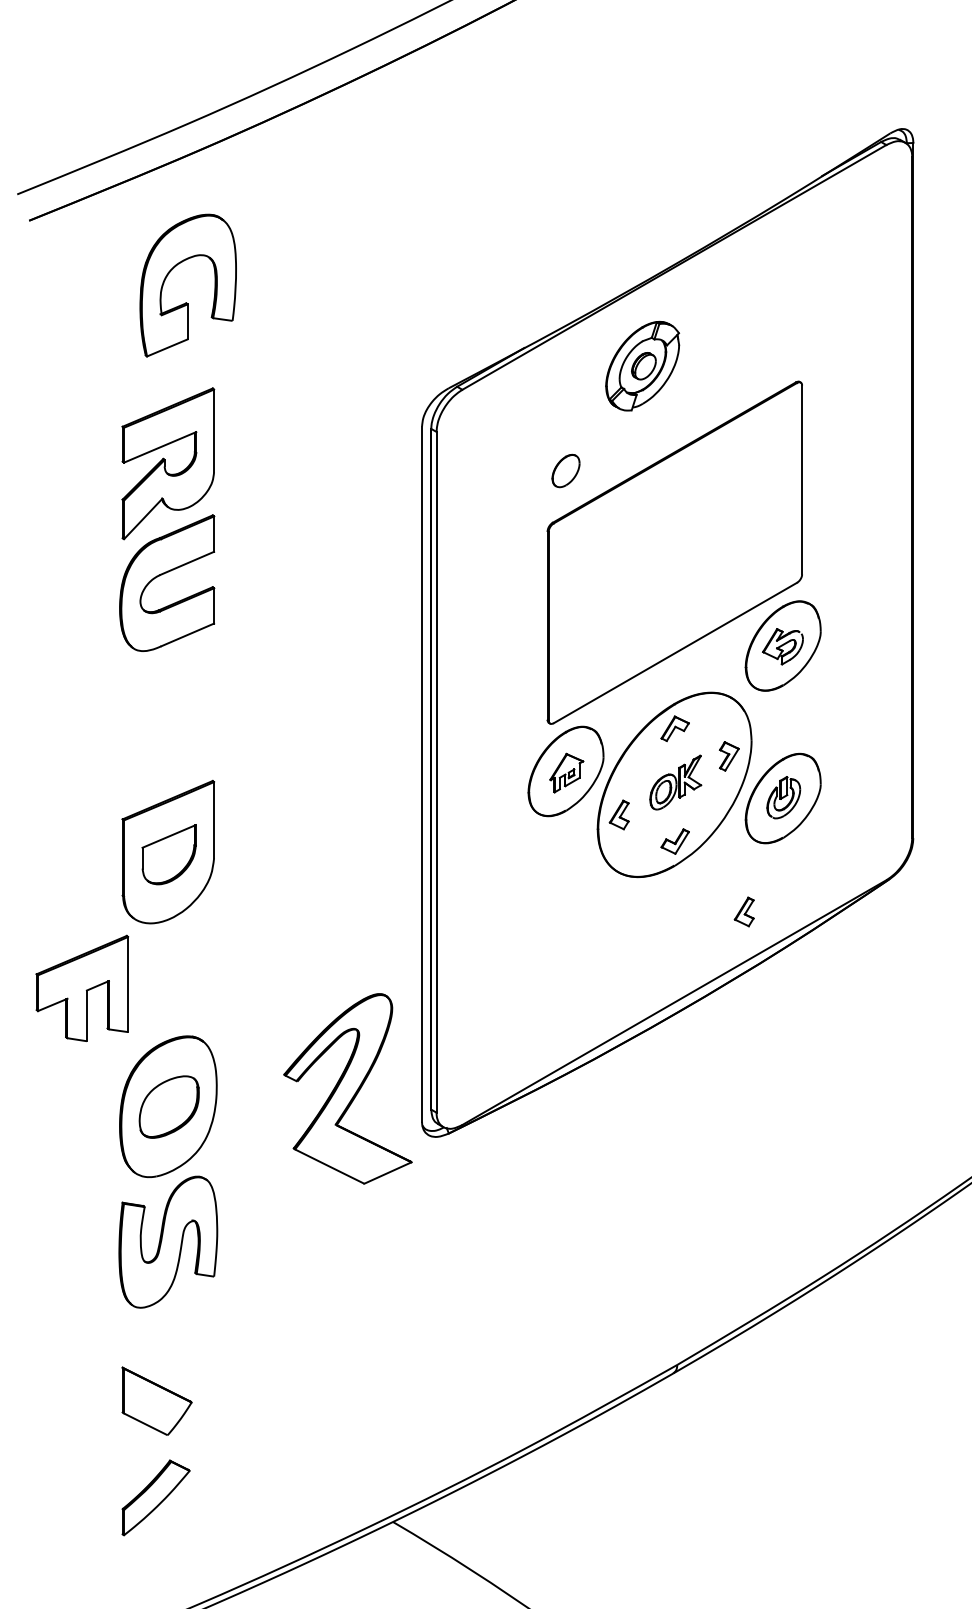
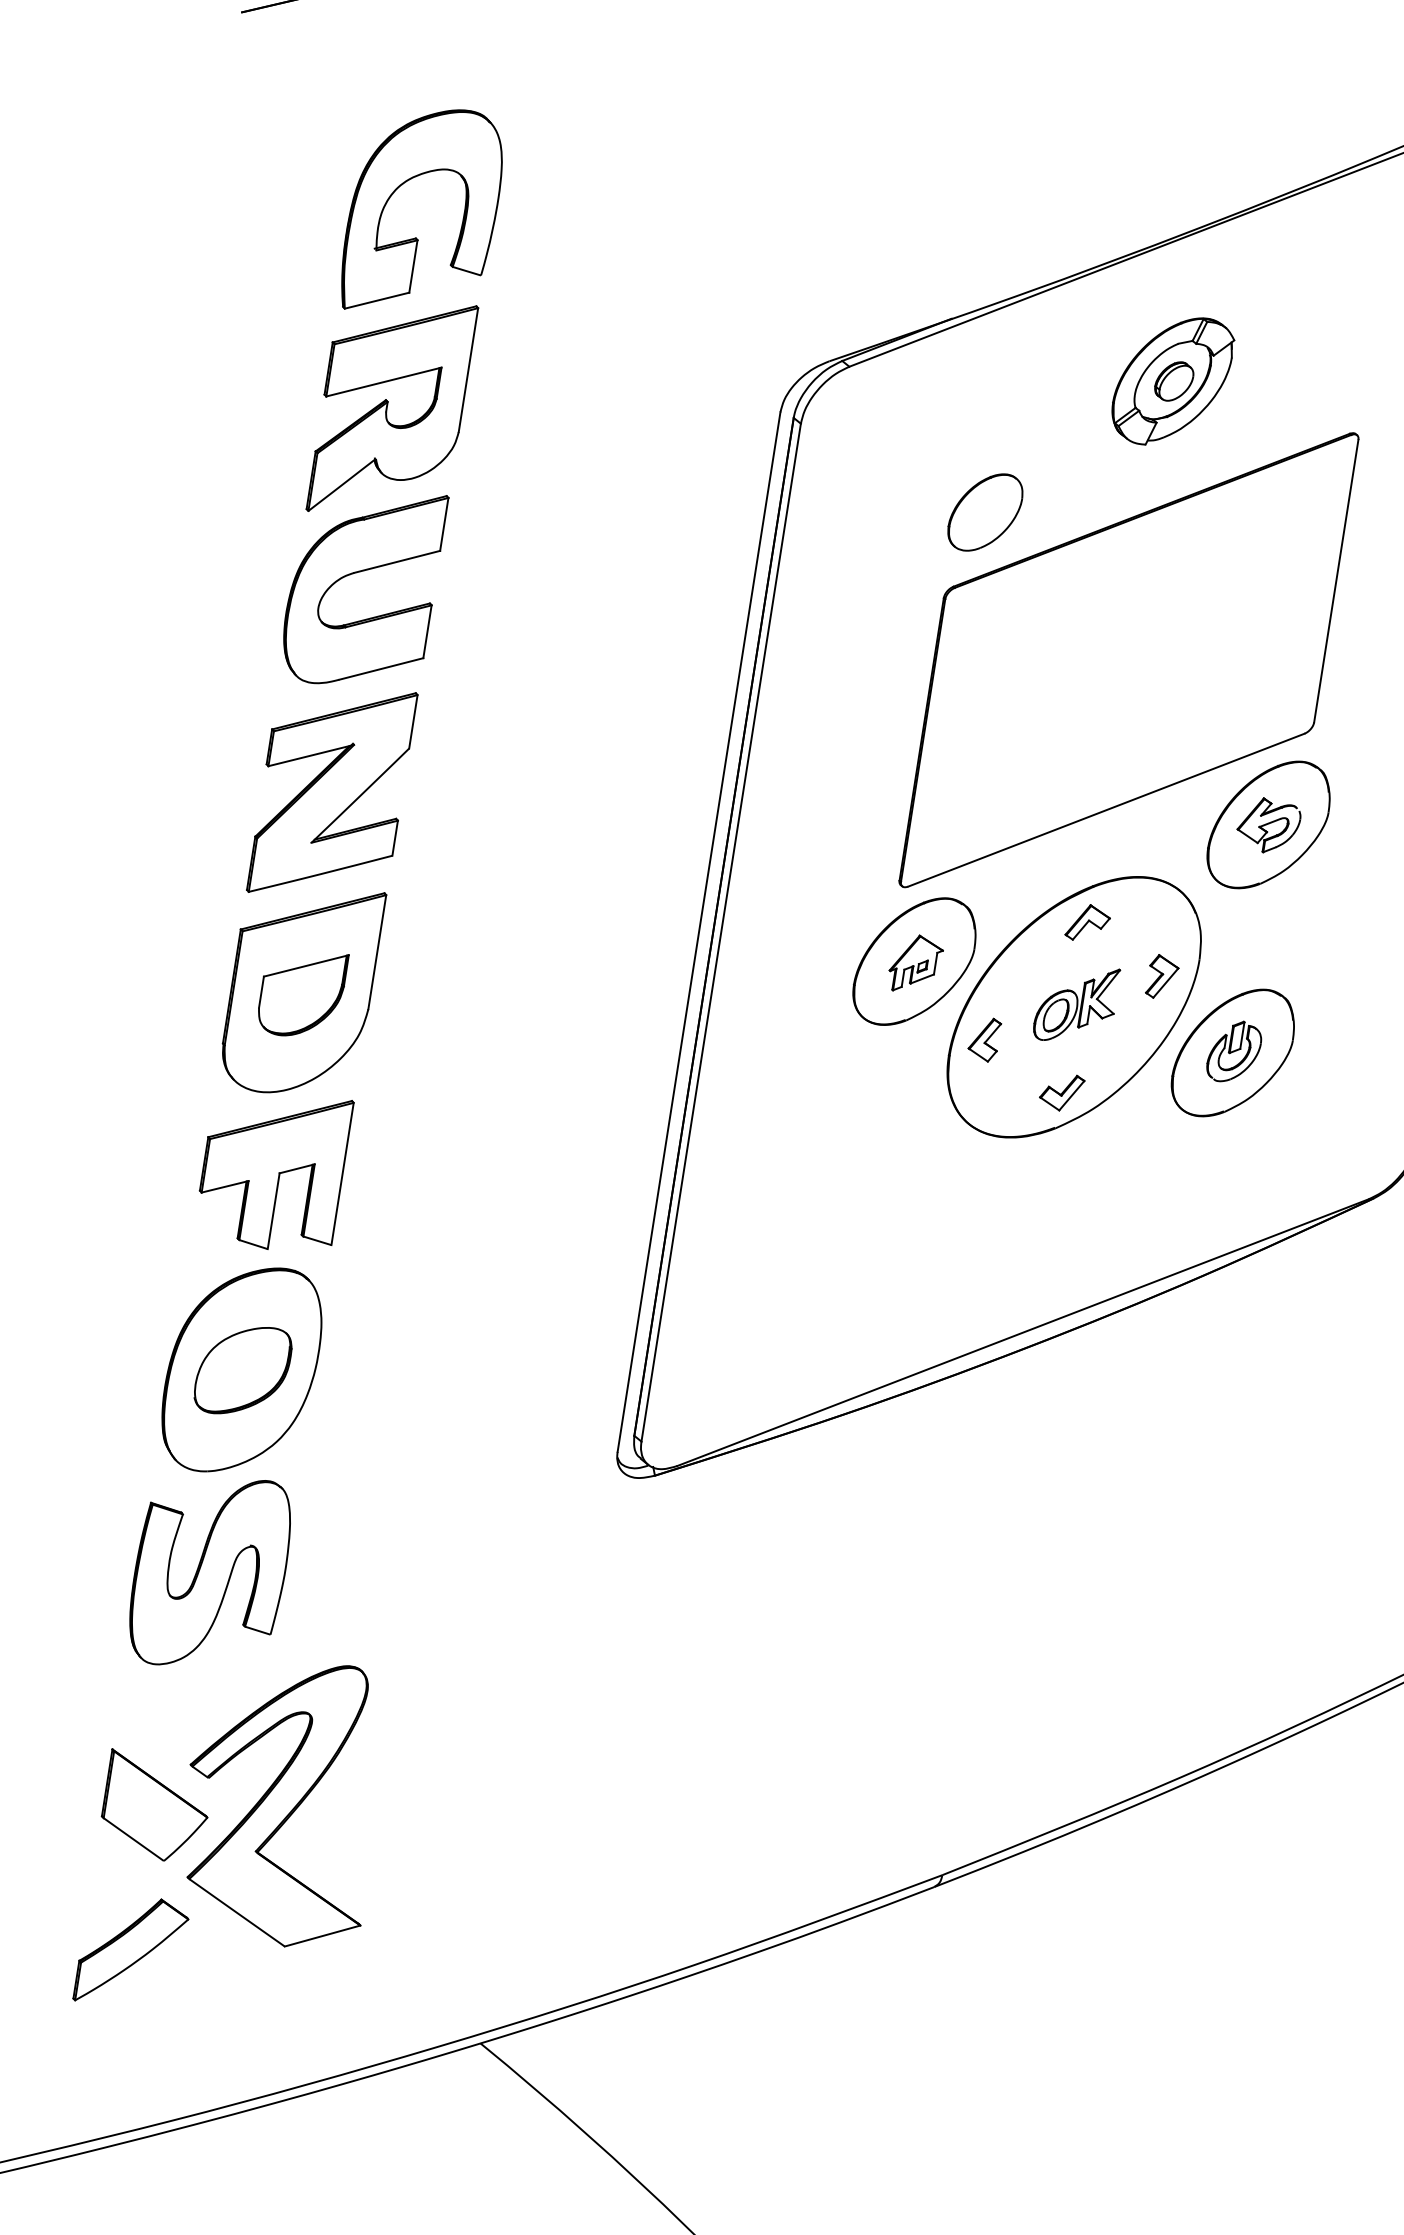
part: (187, 302) -> (417, 237), moved
part: (642, 366) -> (1171, 381), moved
part: (565, 470) -> (984, 511), size x1.67
part: (168, 720) -> (332, 792), added
part: (743, 911) -> (1147, 1212), removed
part: (82, 987) -> (273, 1167), moved
part: (347, 1088) -> (281, 1800), moved

